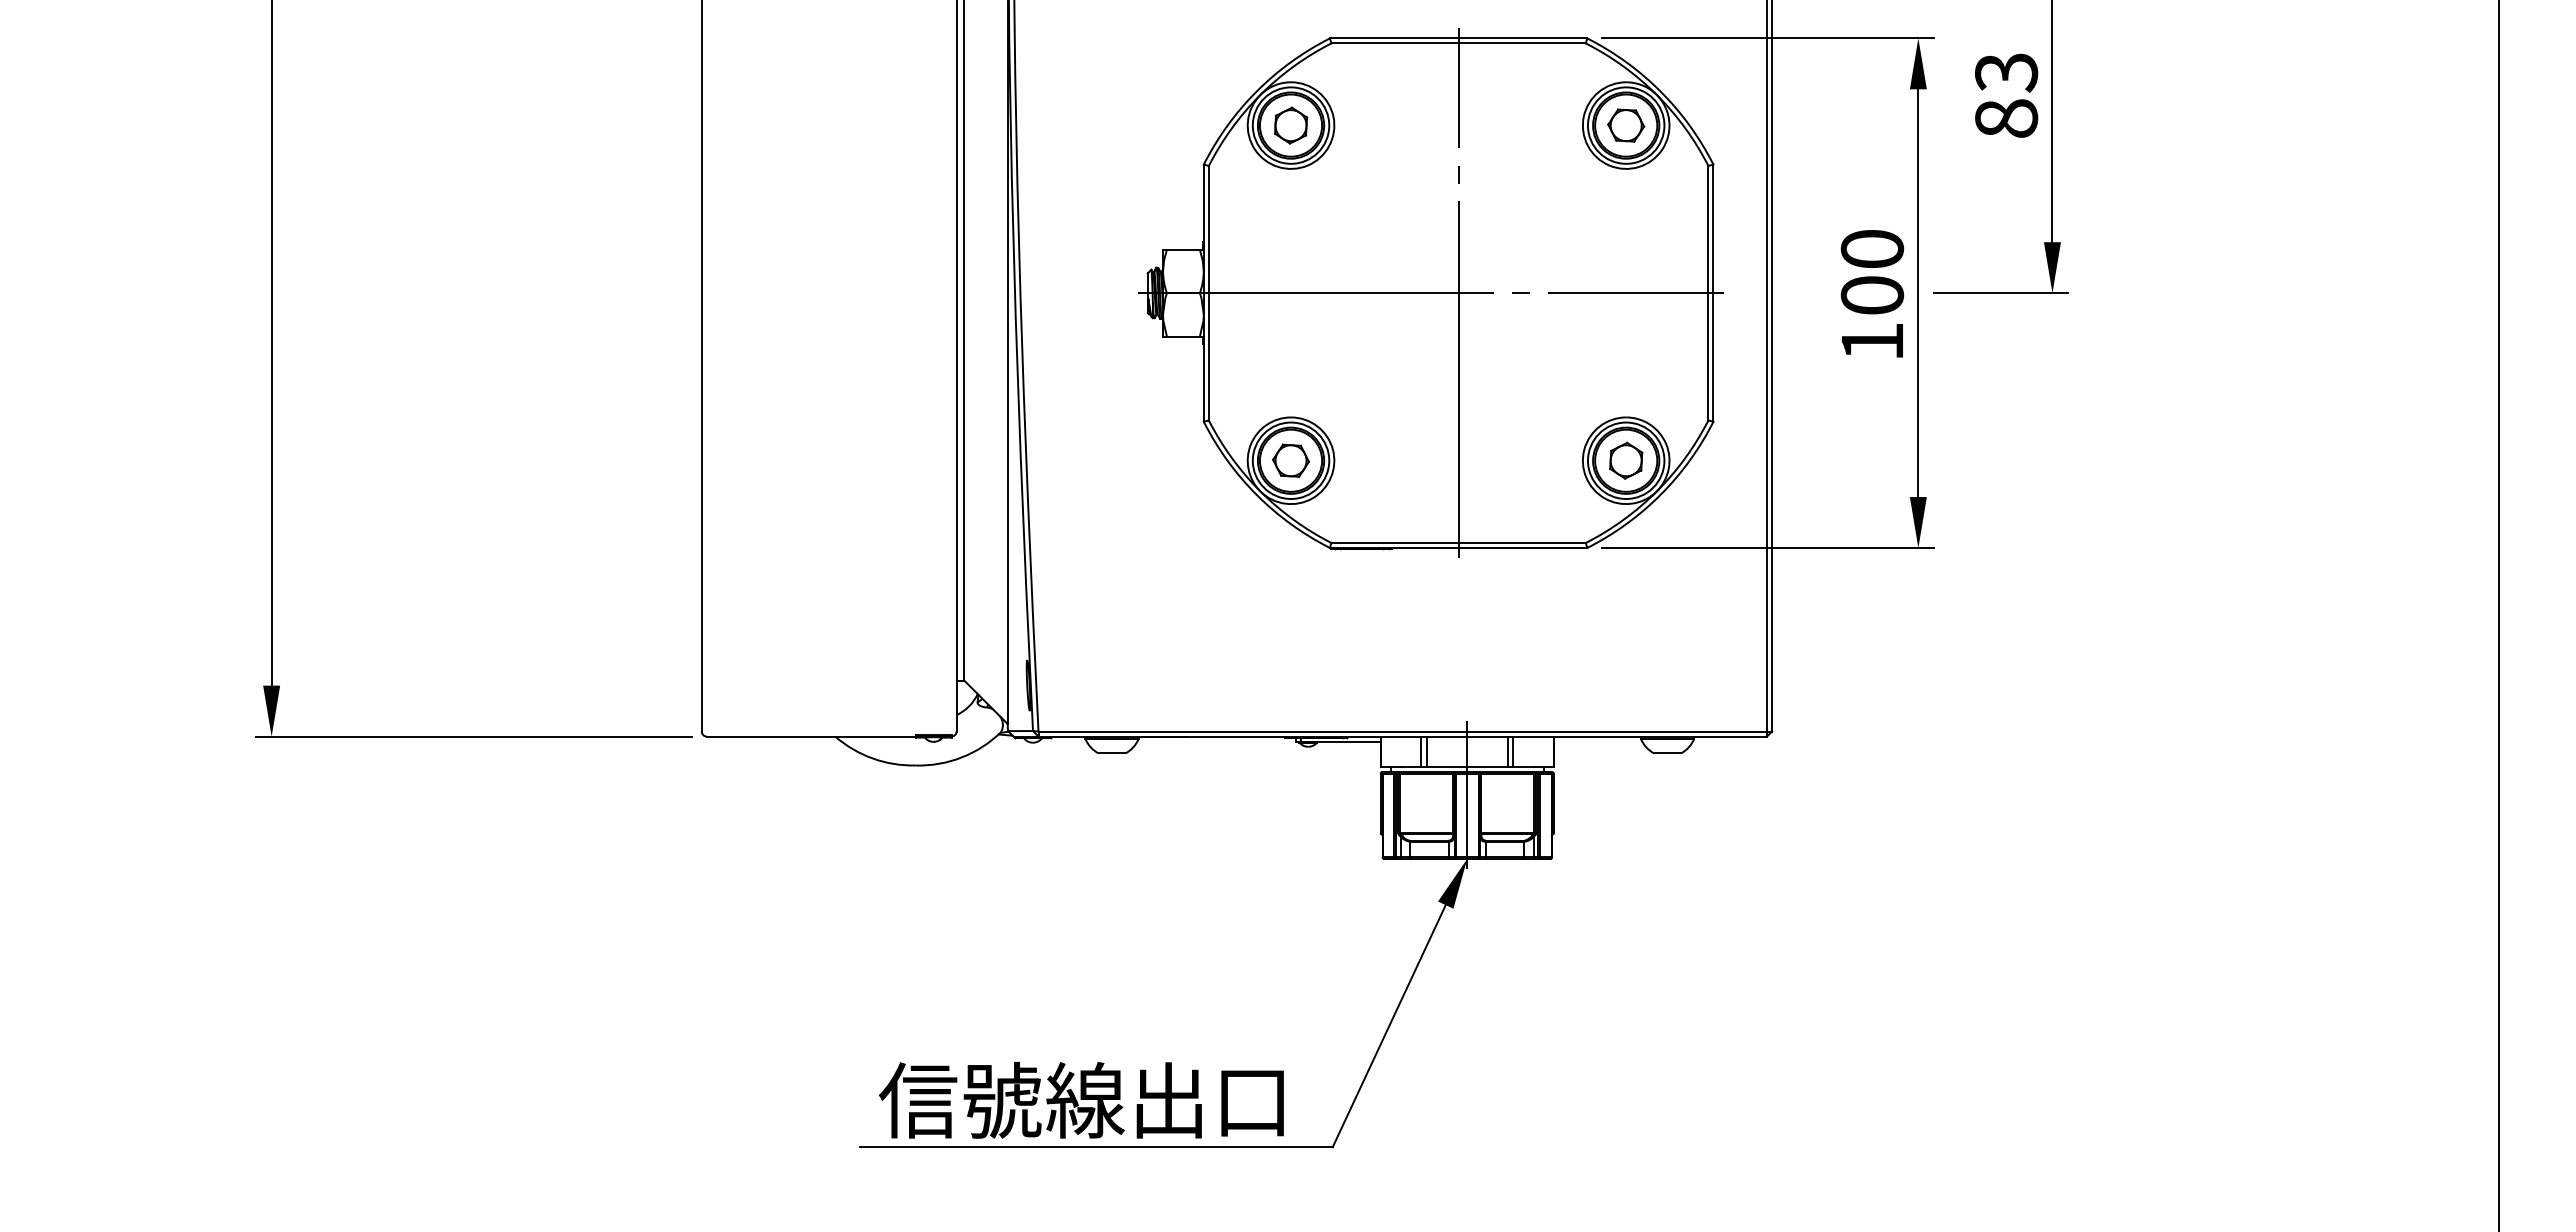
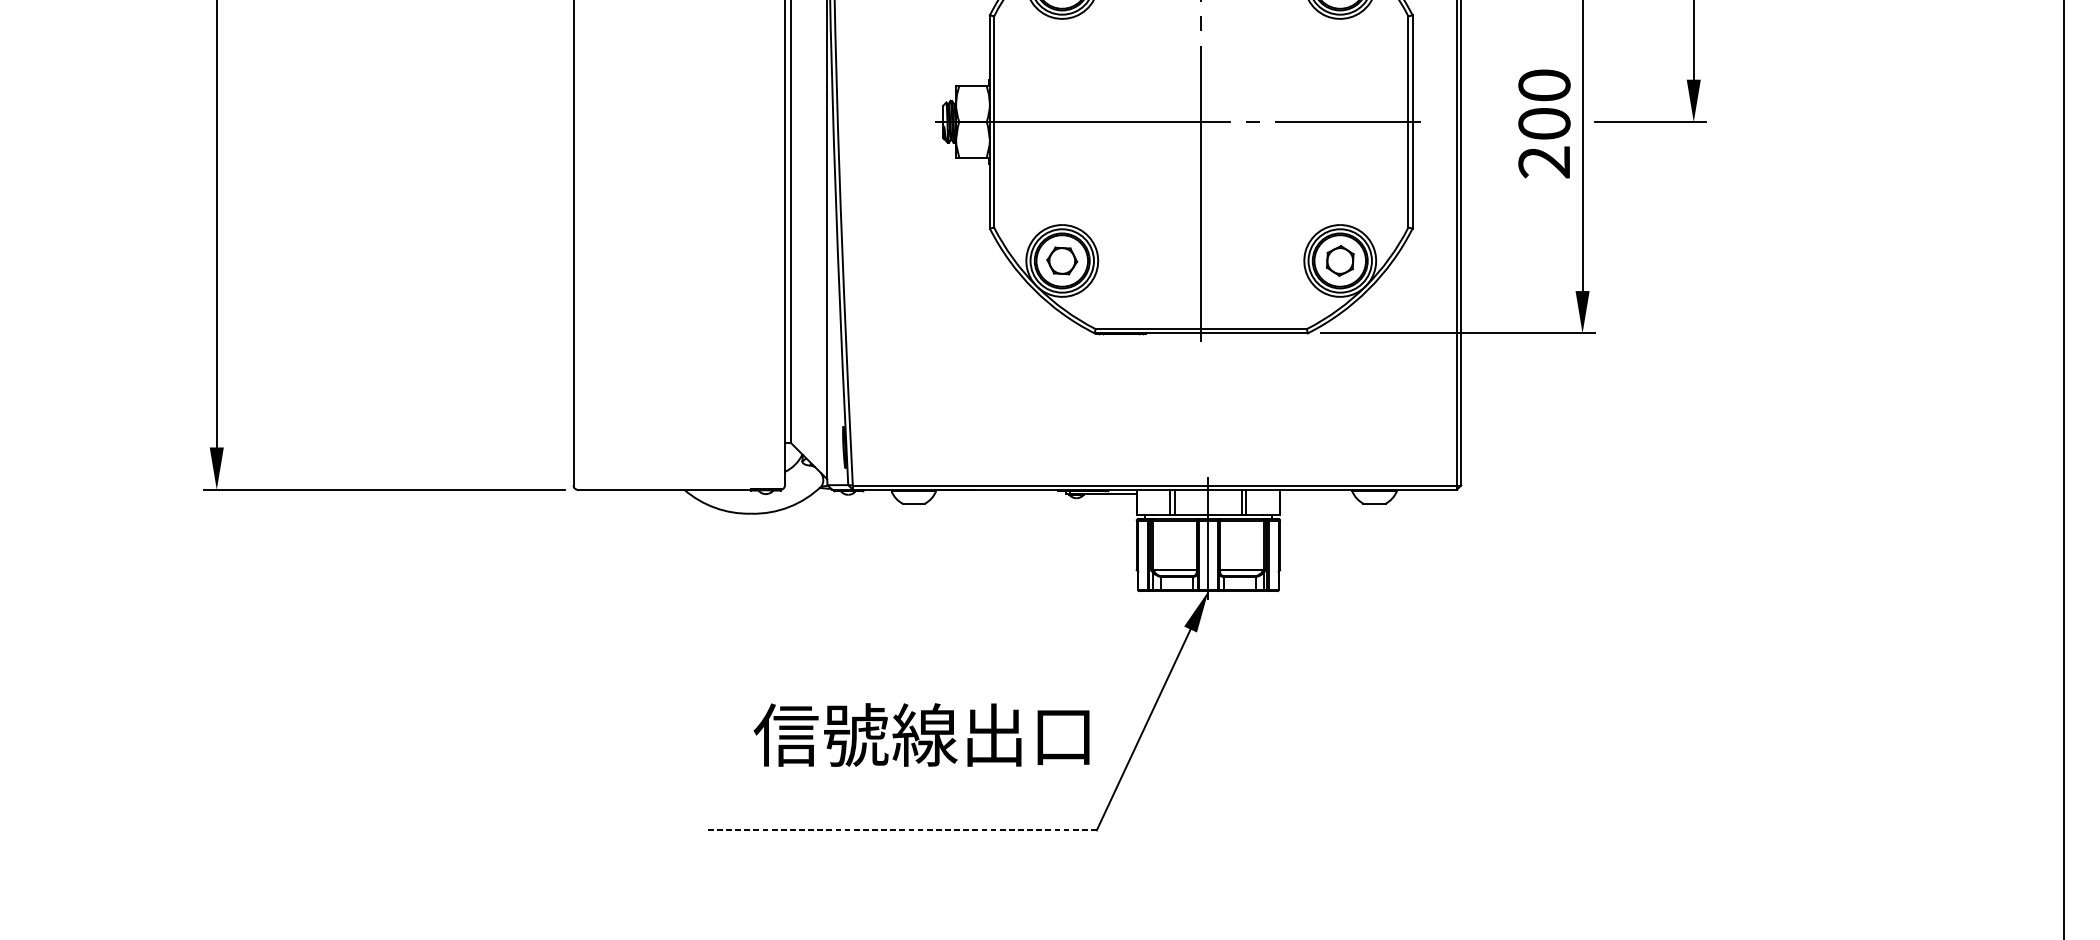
text: (1871, 341) -> (1543, 162), 100 -> 200
text: (1081, 1100) -> (921, 735), moved
line: (1095, 1147) -> (900, 830), solid -> dashed

